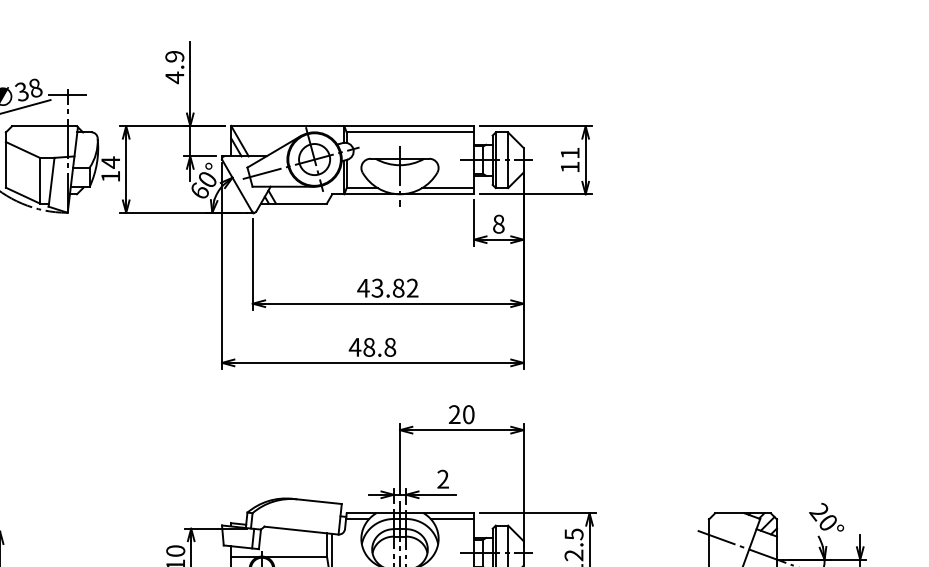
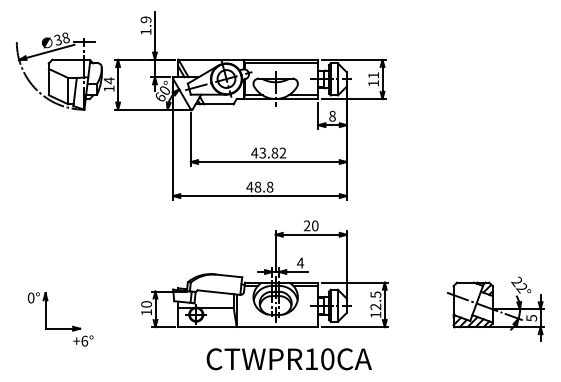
text: (173, 76) -> (145, 31), 4.9 -> 1.9
text: (443, 478) -> (300, 262), 2 -> 4
text: (827, 523) -> (521, 288), 20° -> 22°

